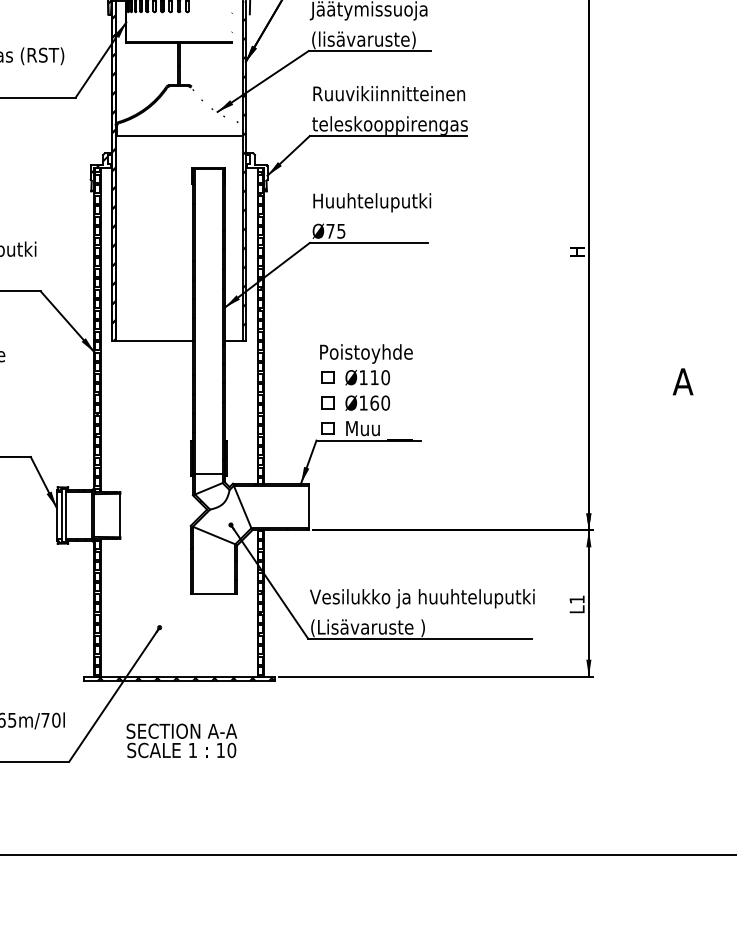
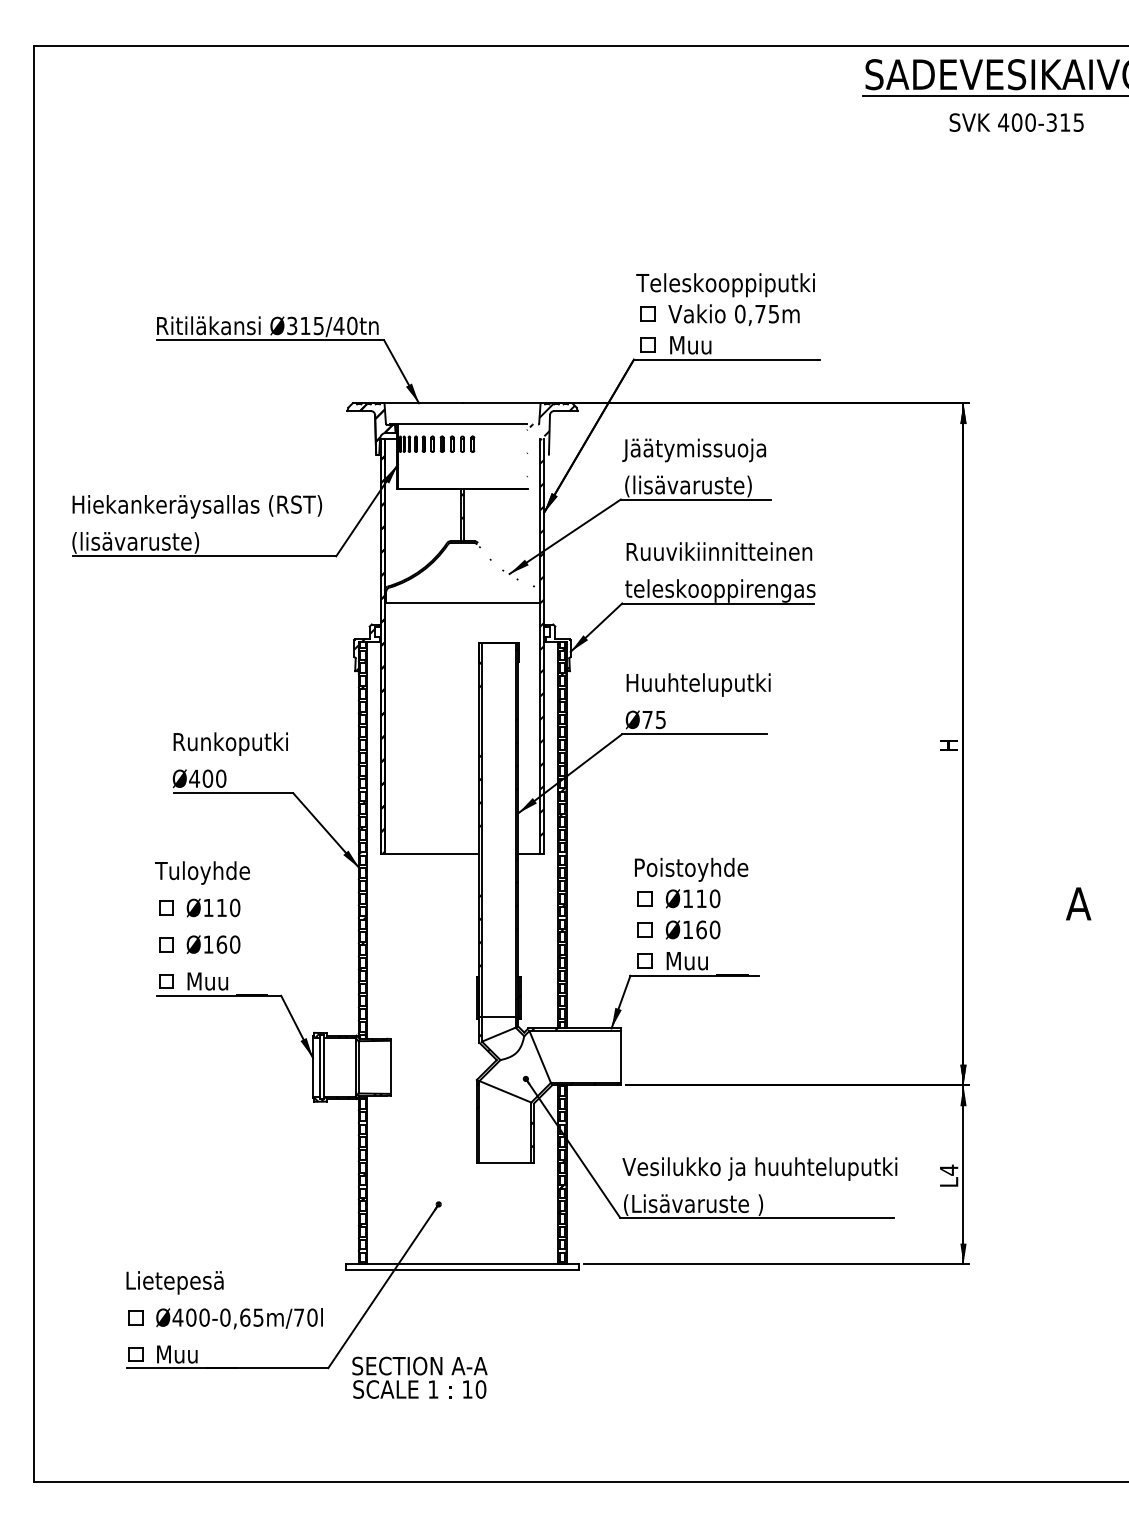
text: (577, 599) -> (949, 1169), L1 -> L4
hatch: (179, 678) -> (462, 1266), removed
text: (181, 740) -> (419, 1377), moved

